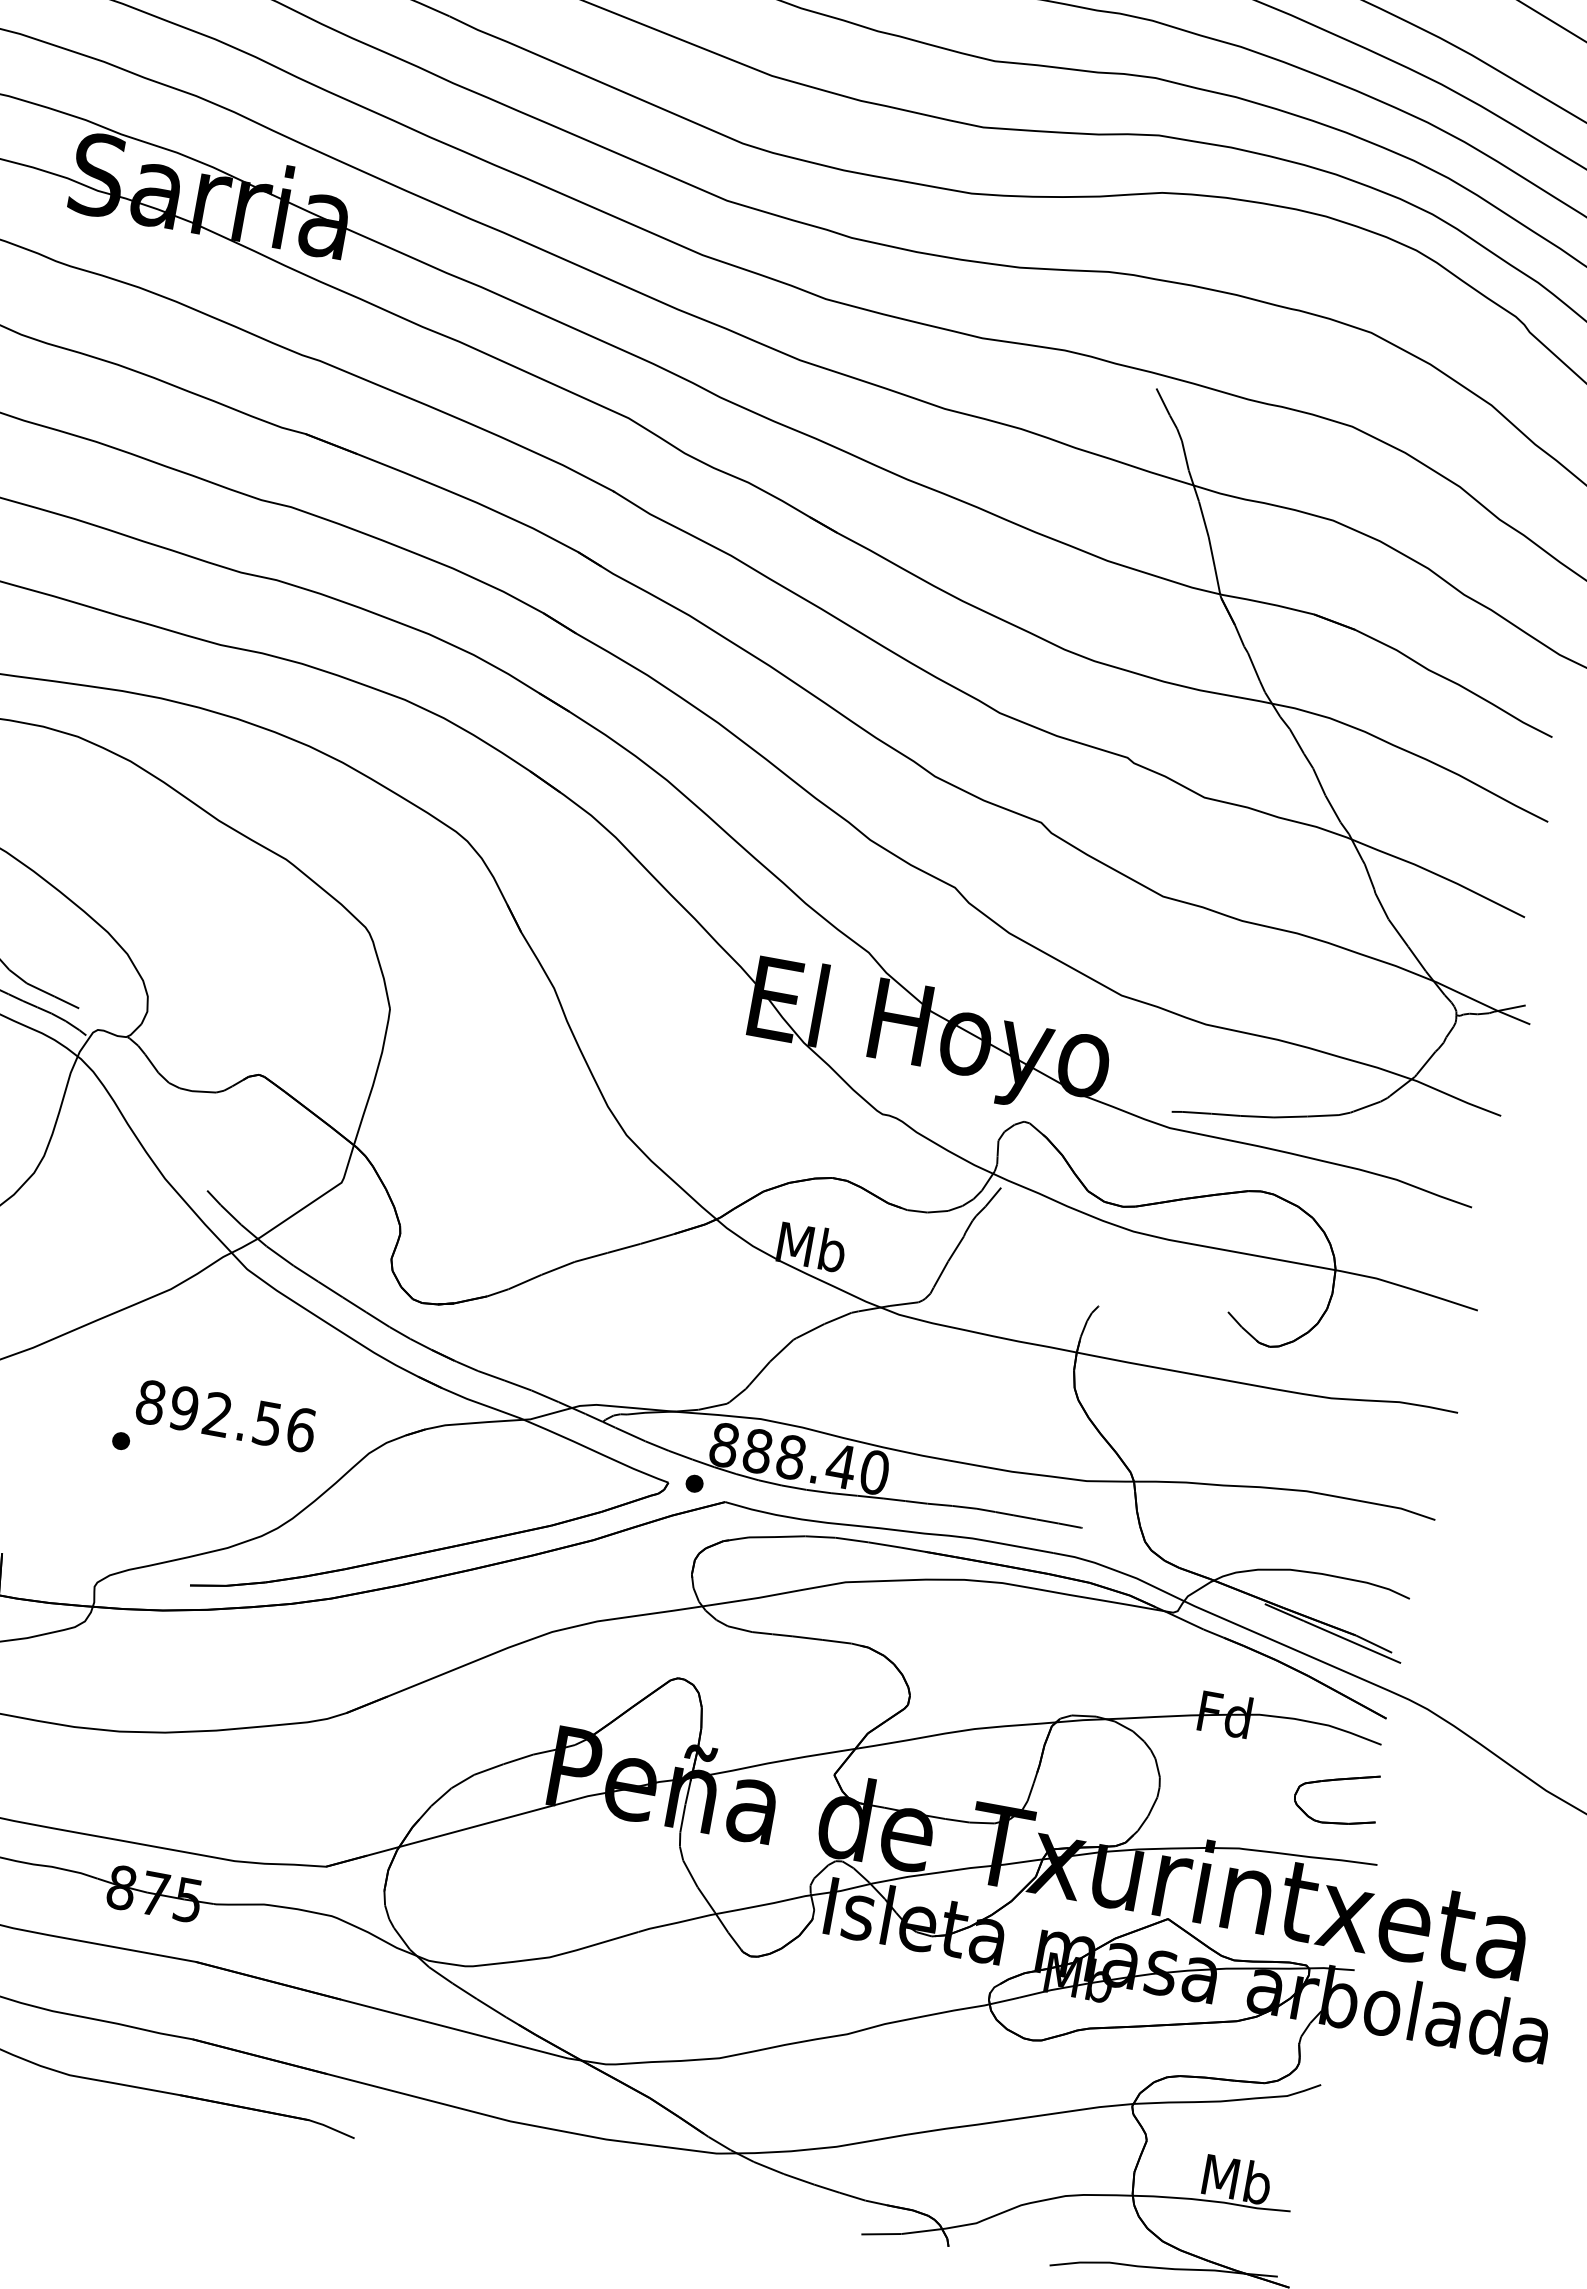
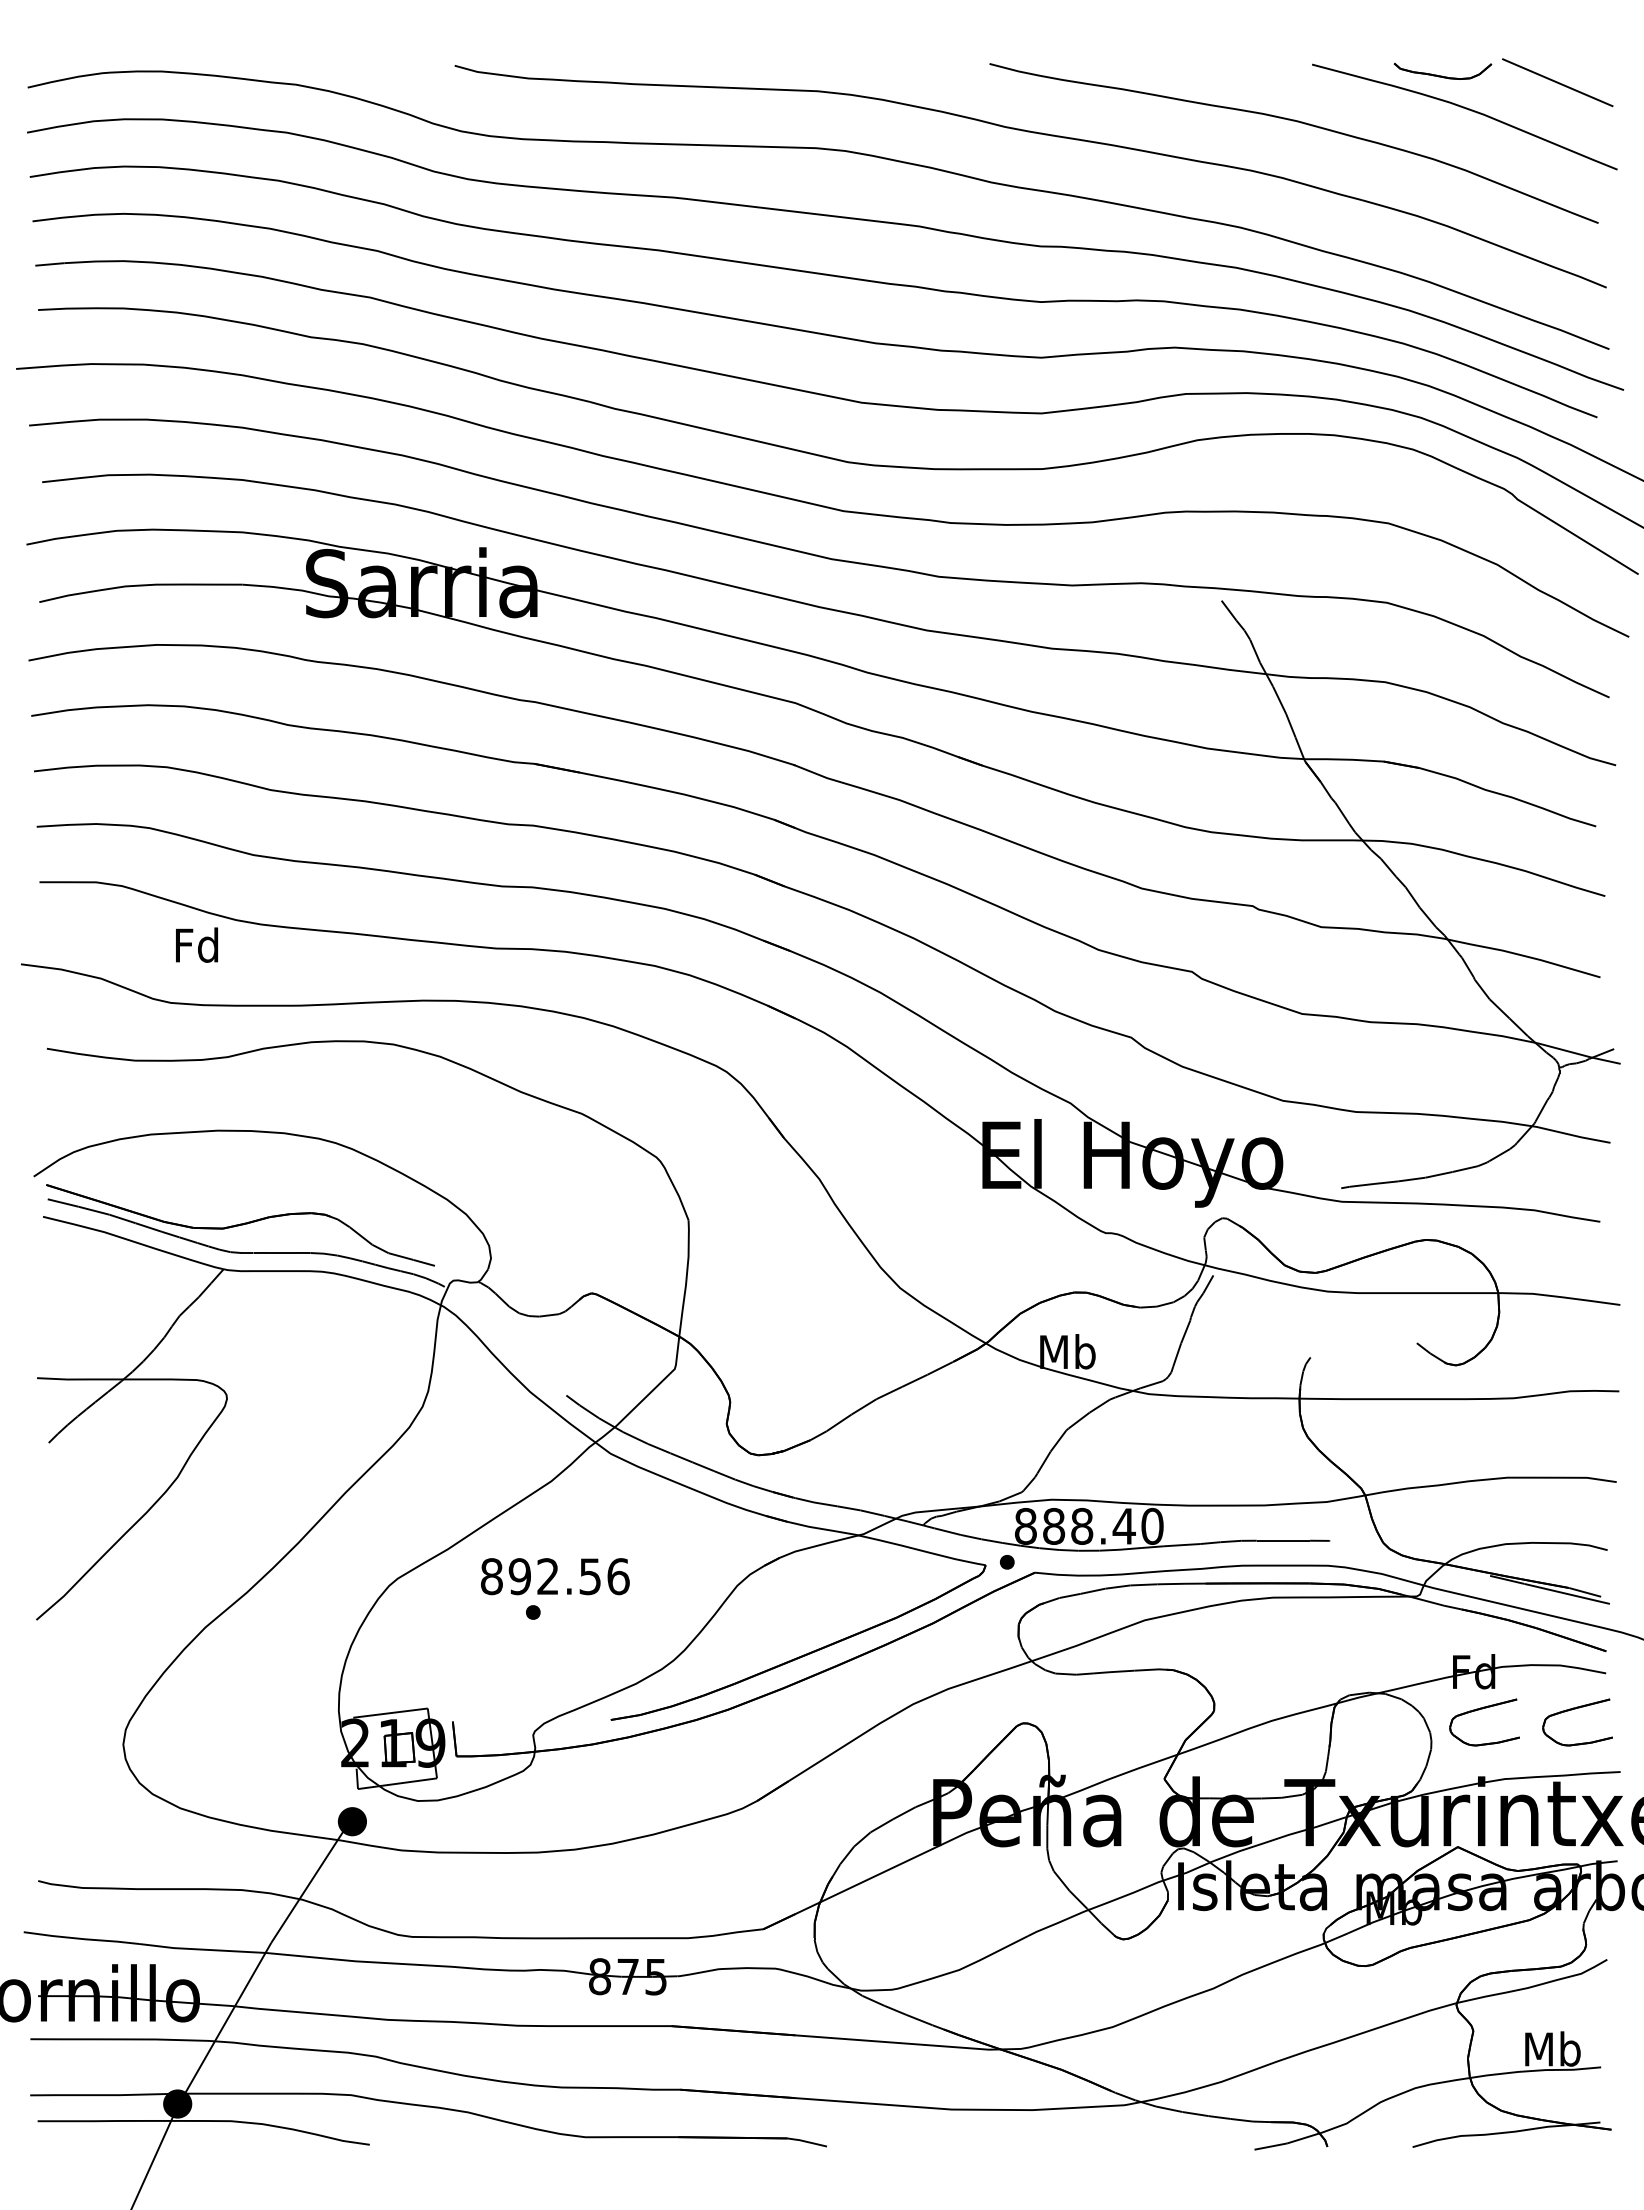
text: (226, 1416) -> (555, 1576), moved
part: (1226, 1761) -> (1482, 1709), added

